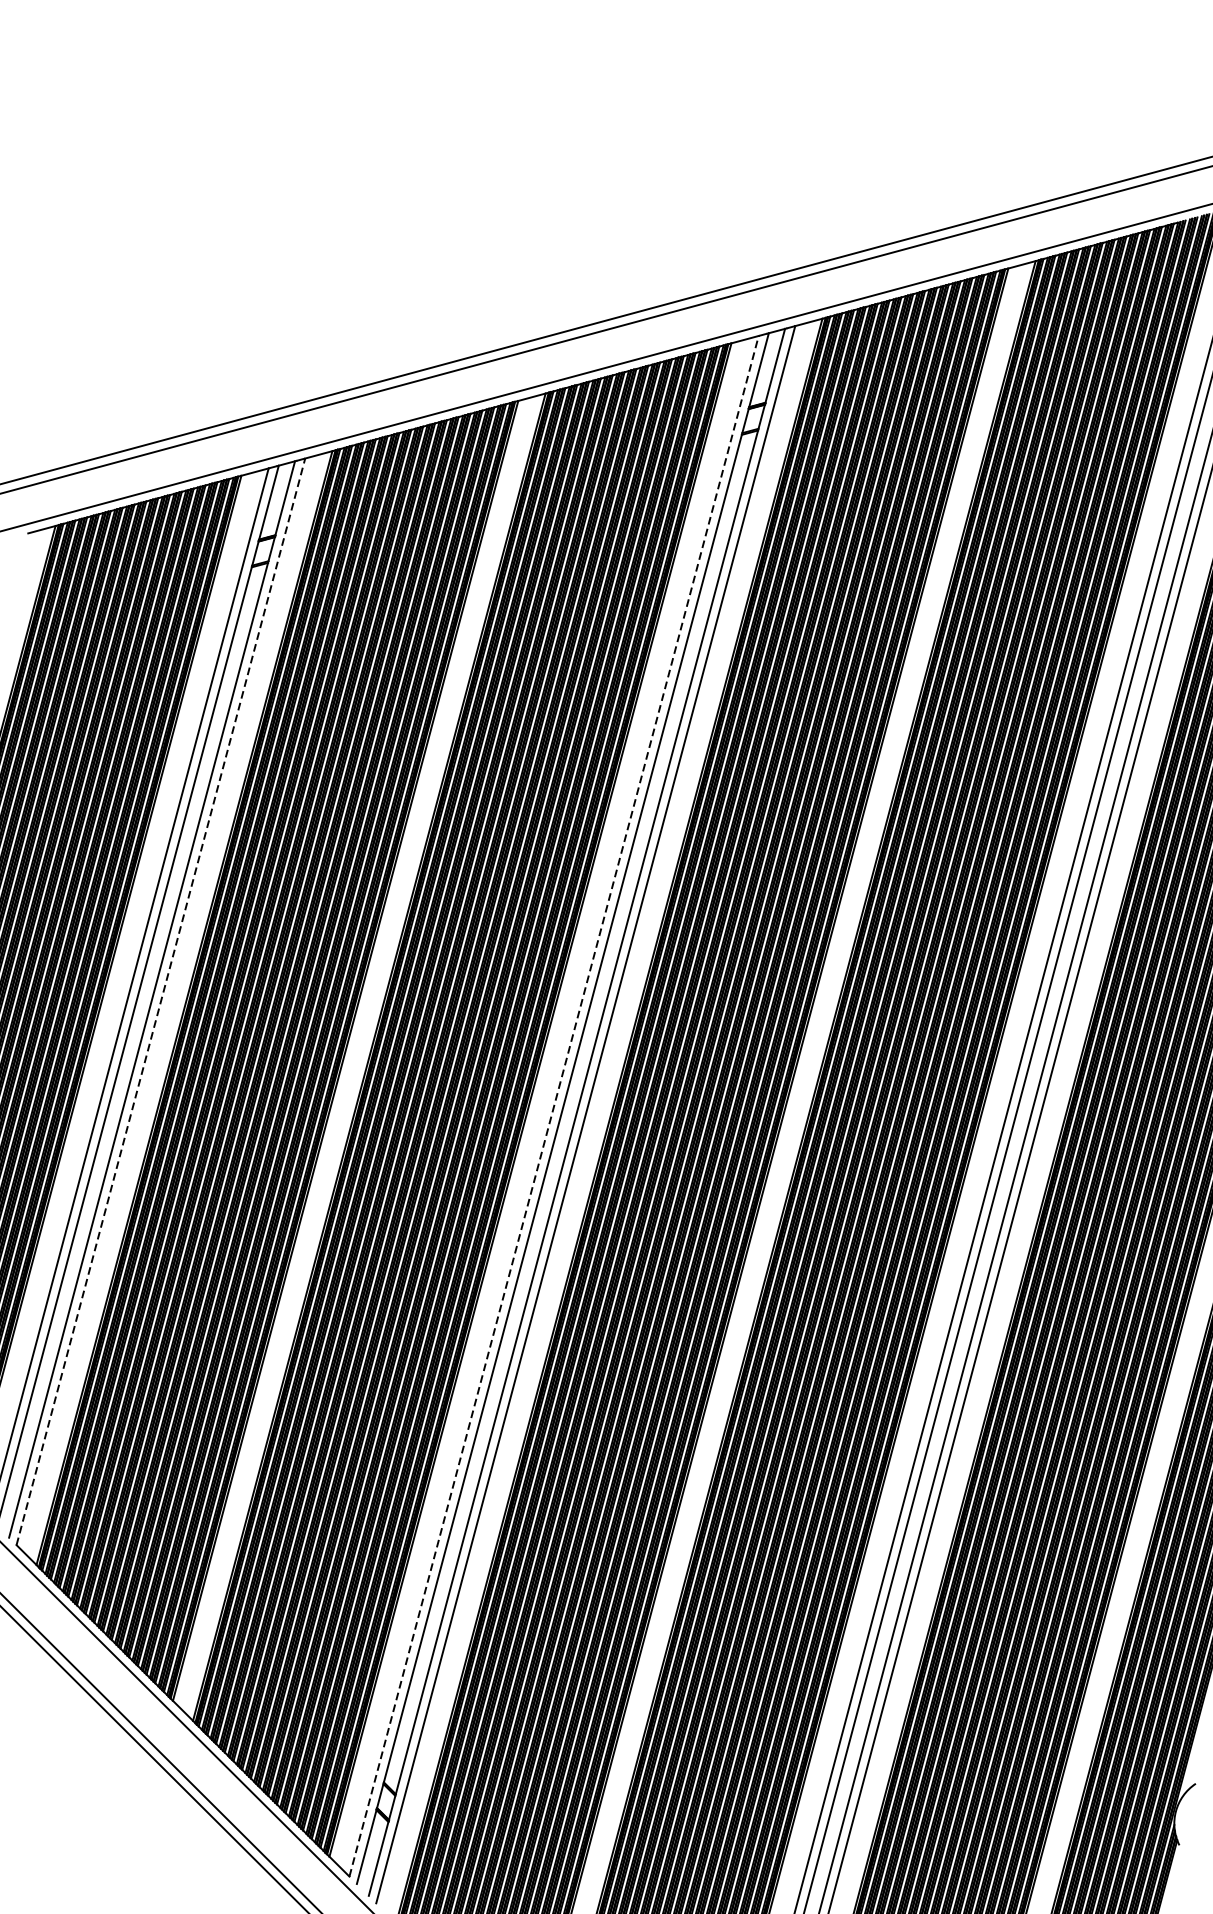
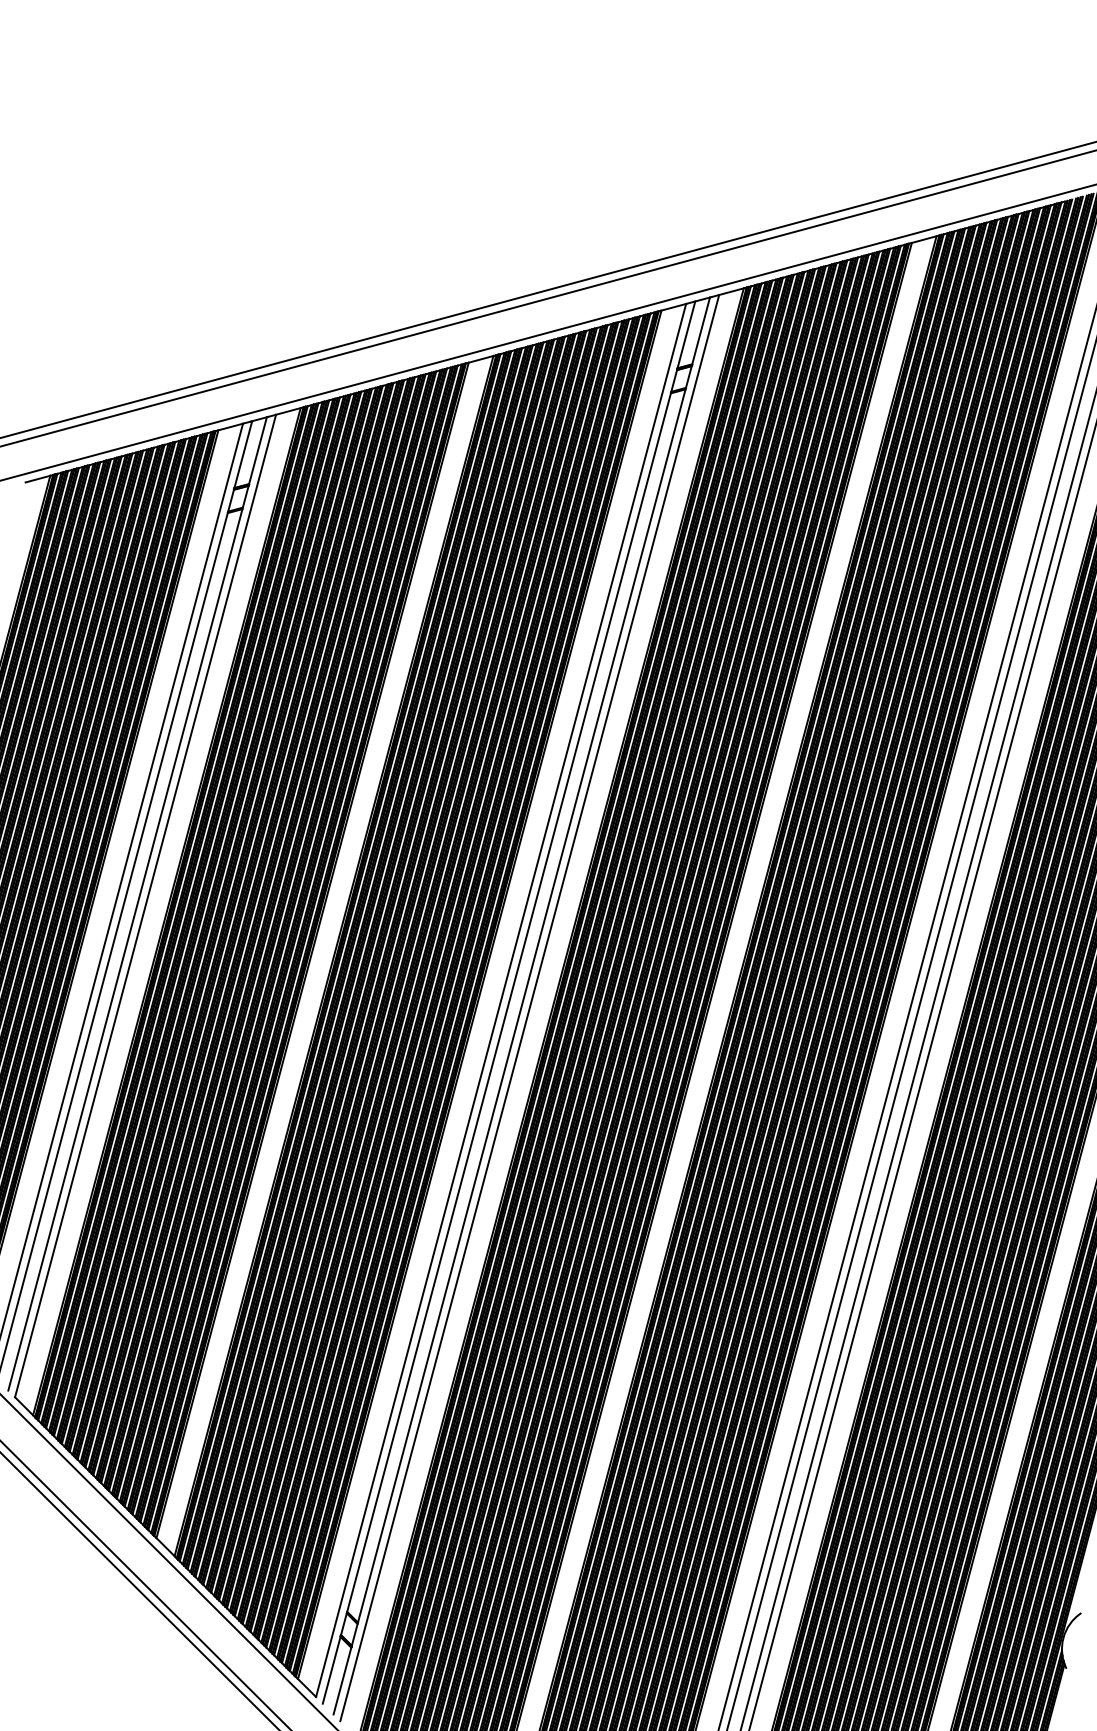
line: (160, 1001) -> (145, 905), dashed -> solid
line: (554, 1106) -> (501, 1000), dashed -> solid

